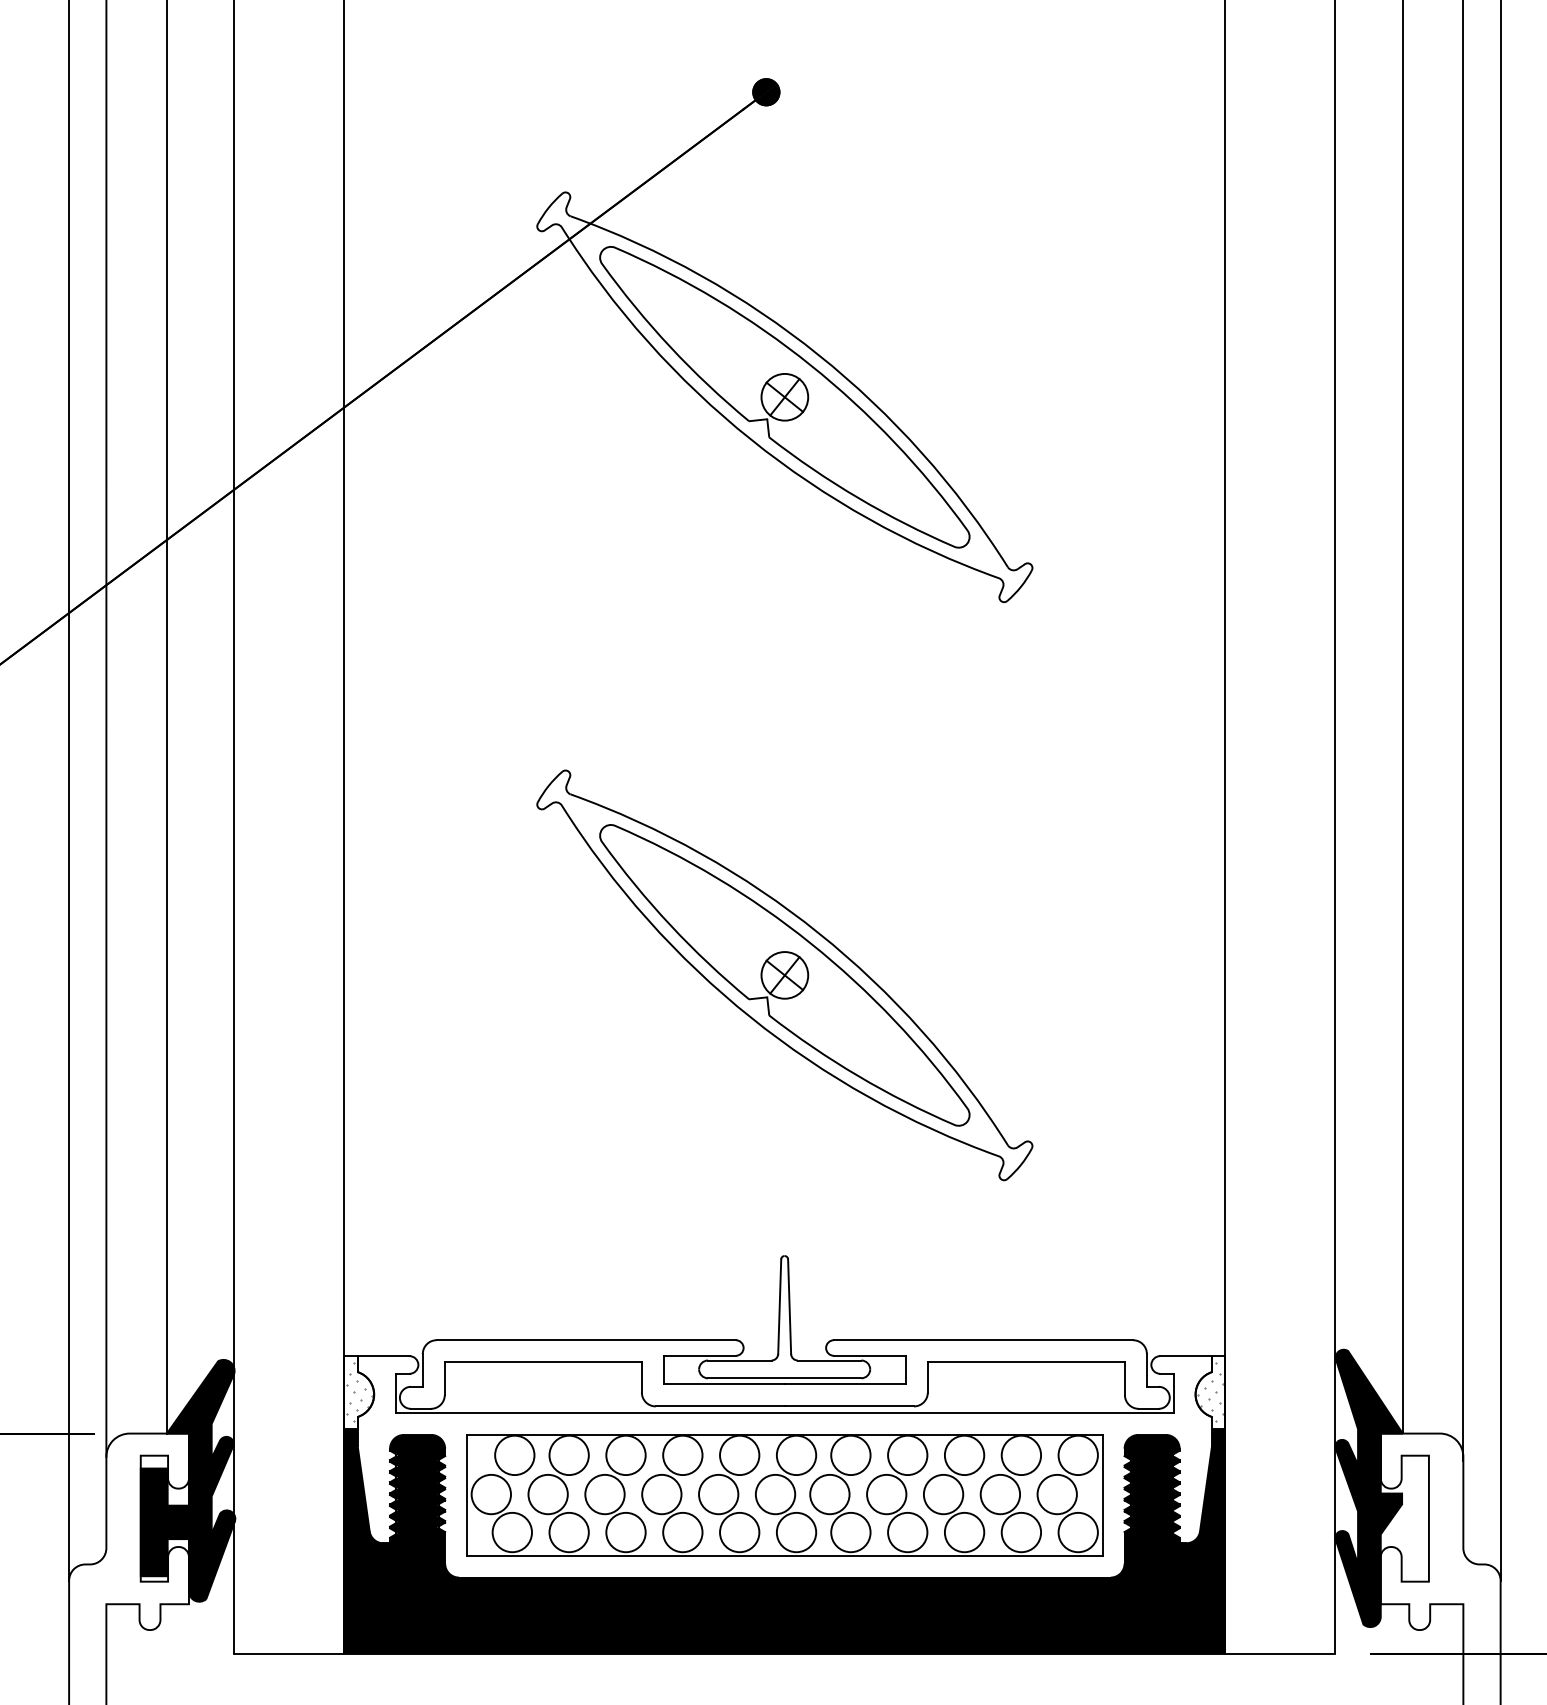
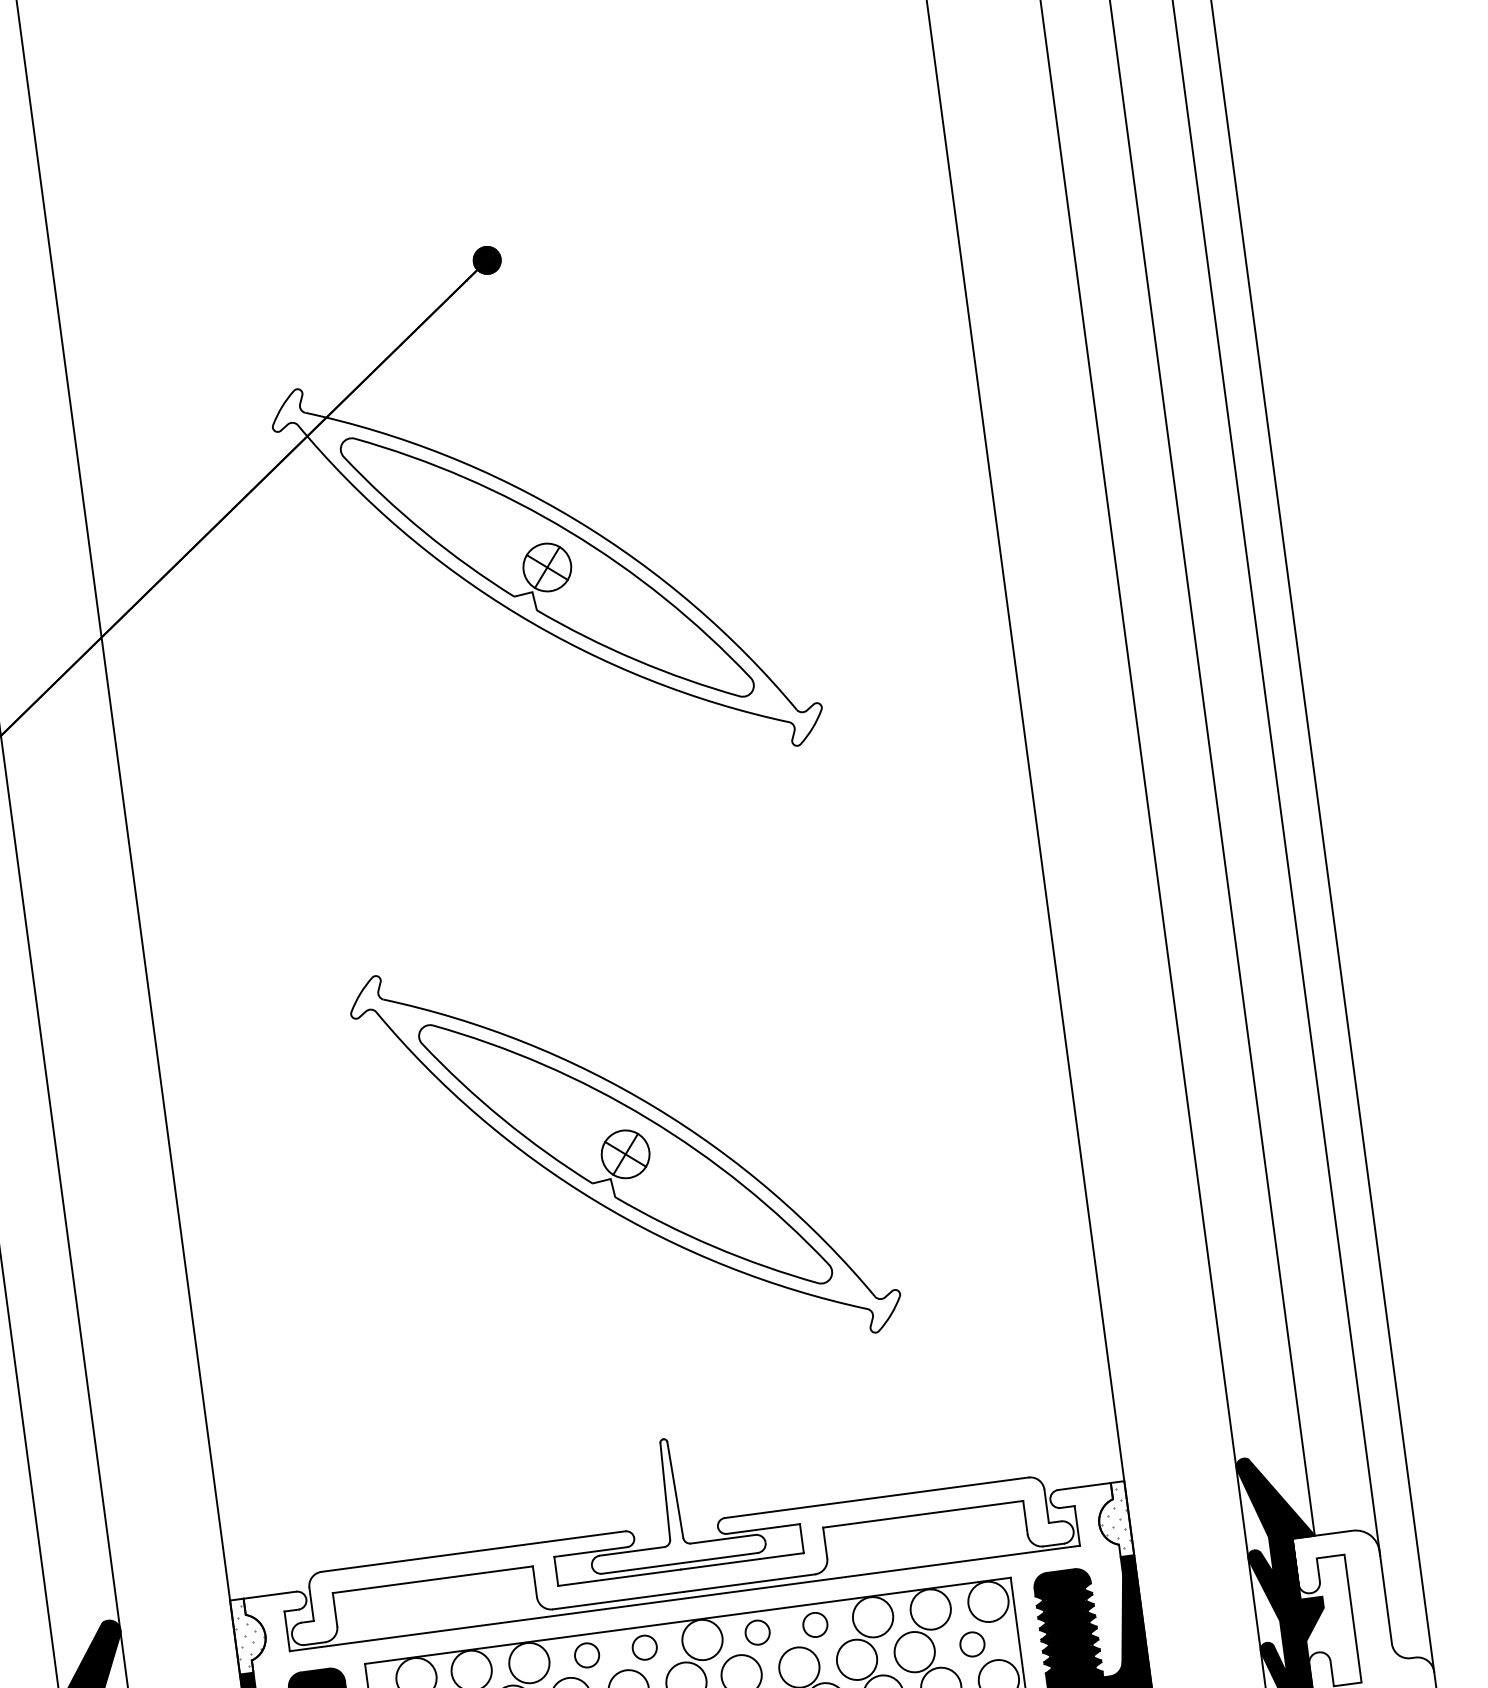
circle: (682, 1455) -> (586, 1655), size x0.6
circle: (739, 1455) -> (644, 1647), size x0.6
circle: (850, 1455) -> (757, 1632), size x0.6
circle: (907, 1455) -> (815, 1625), size x0.6
circle: (1056, 1494) -> (971, 1644), size x0.6

